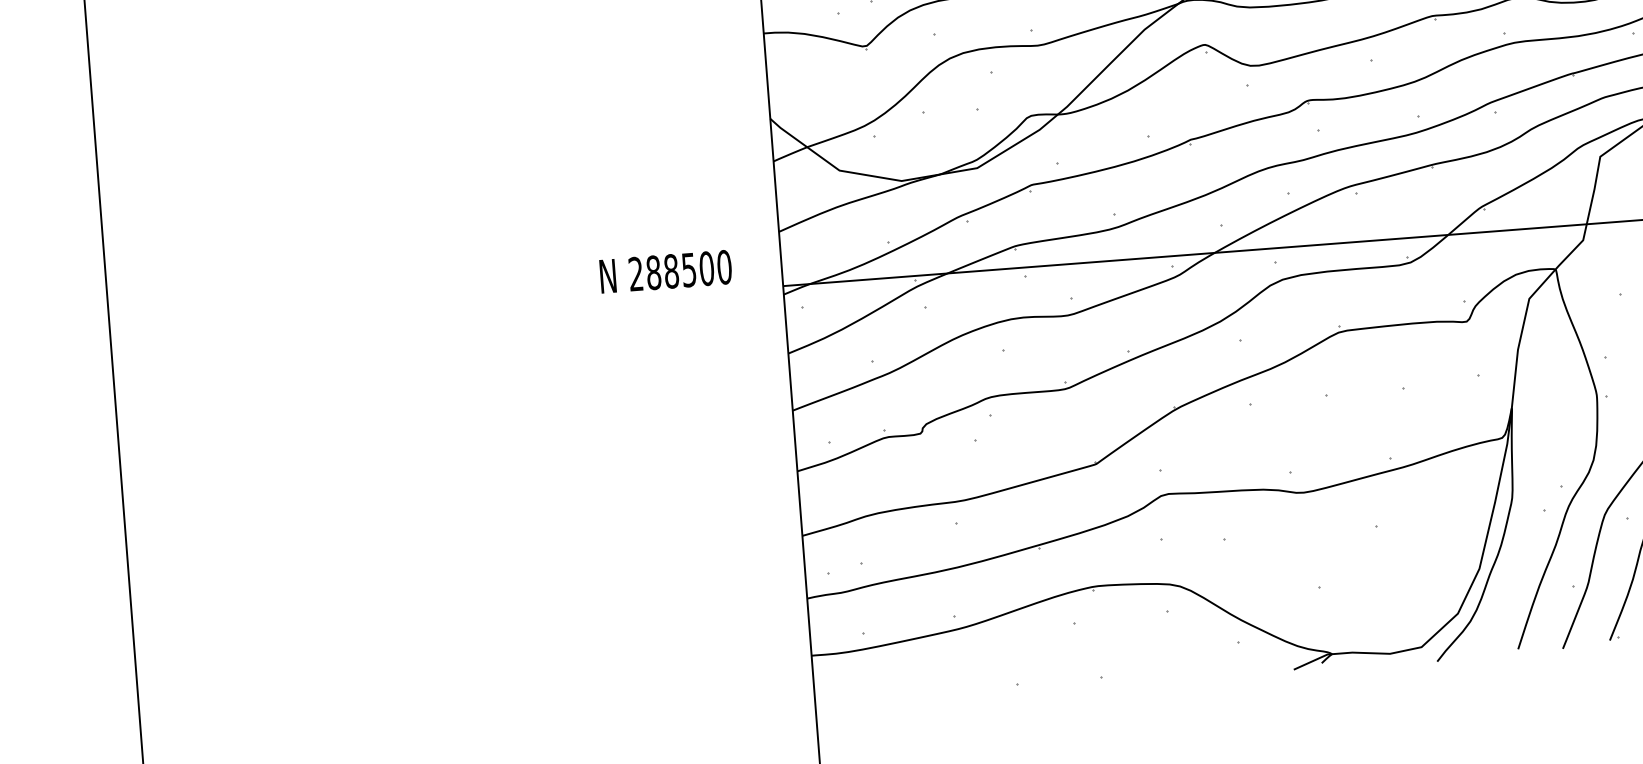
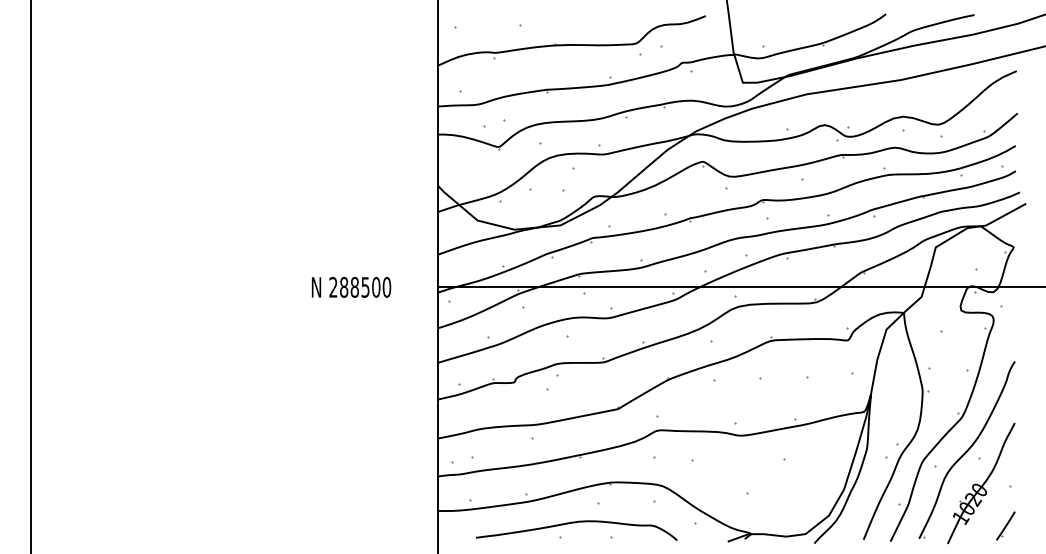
text: (665, 272) -> (351, 287), moved
curve: (1039, 658) -> (575, 523), added

